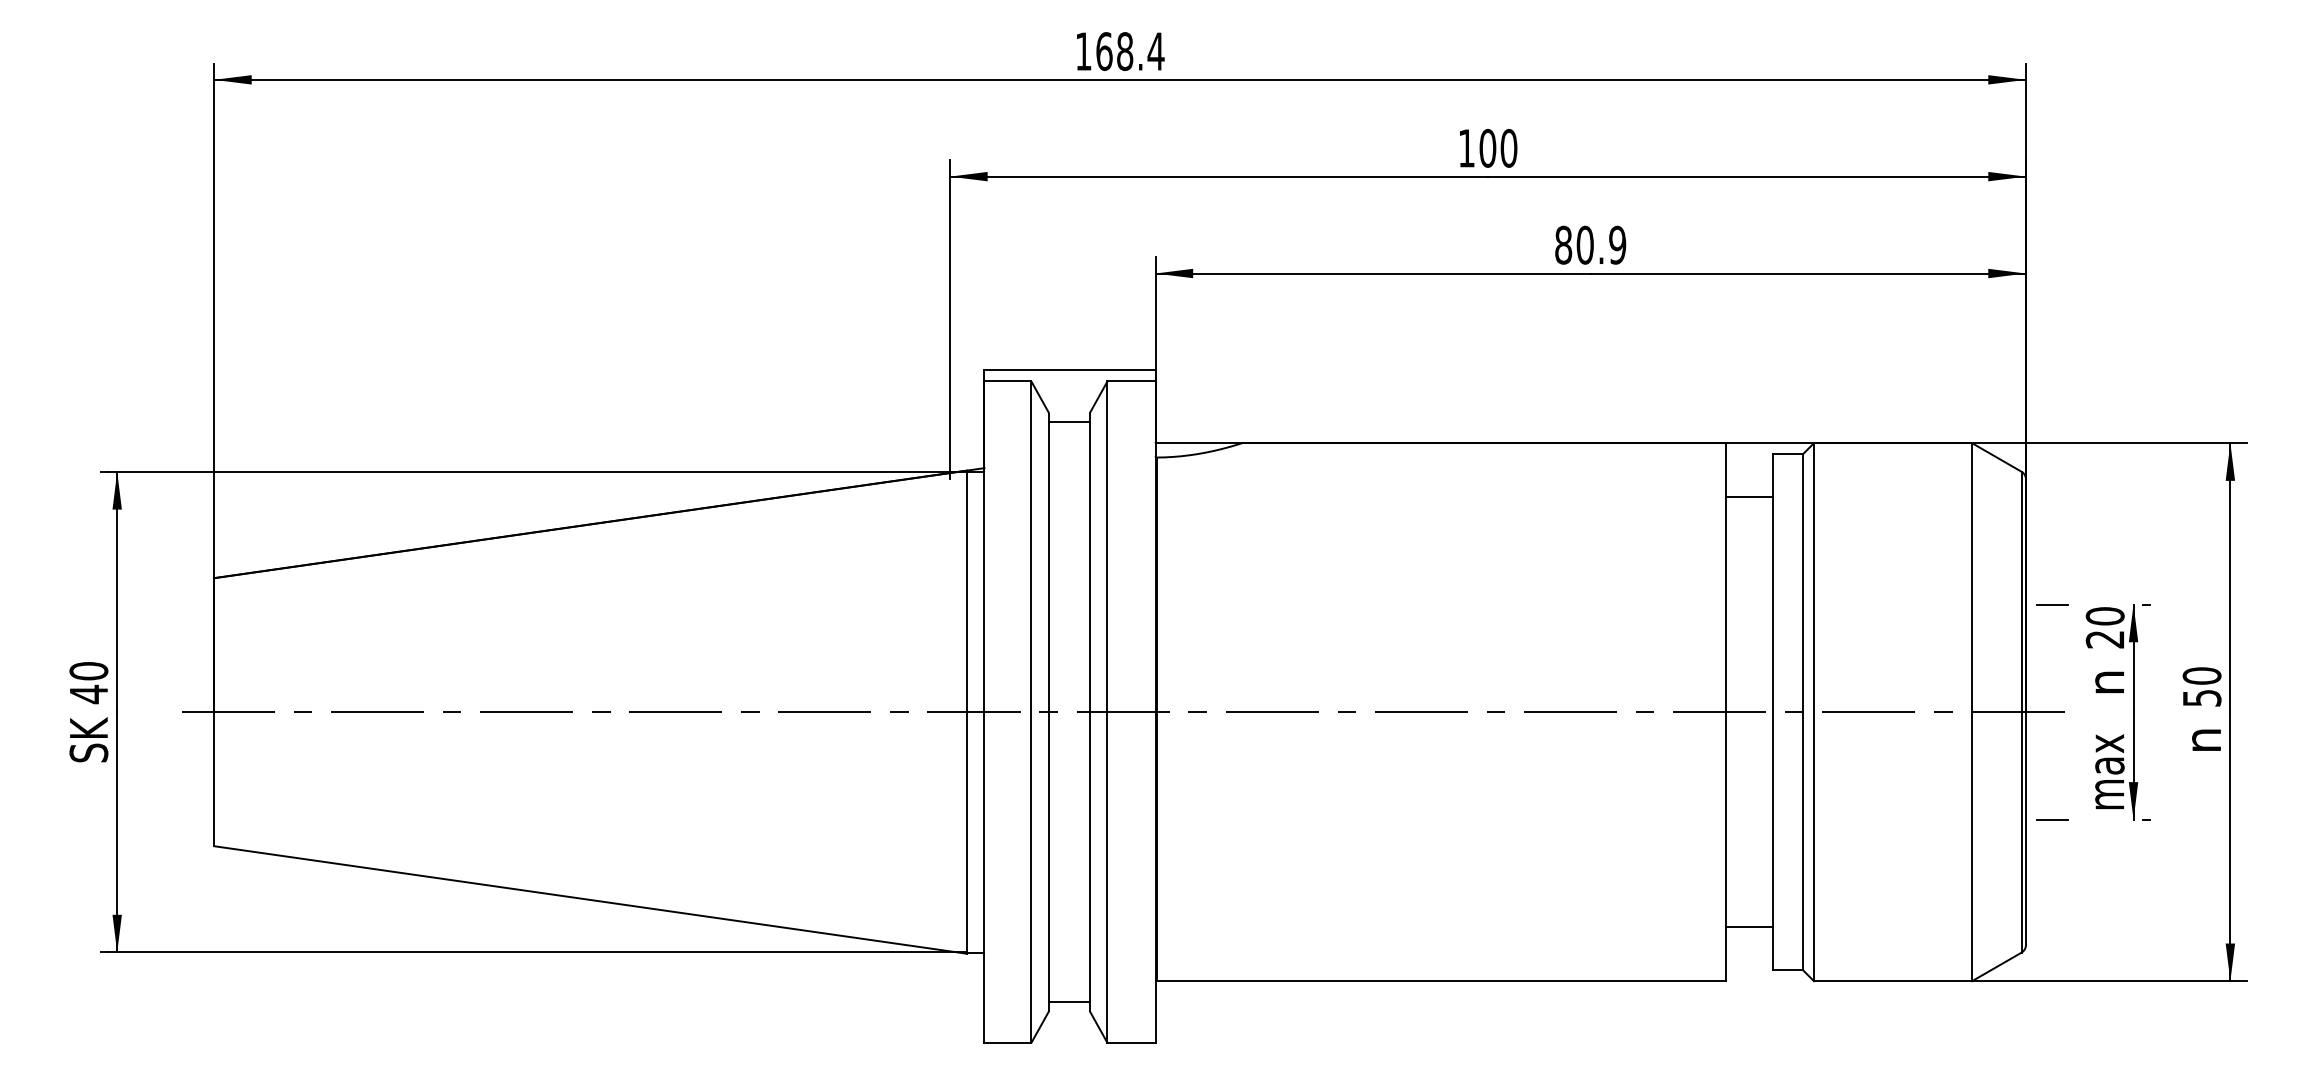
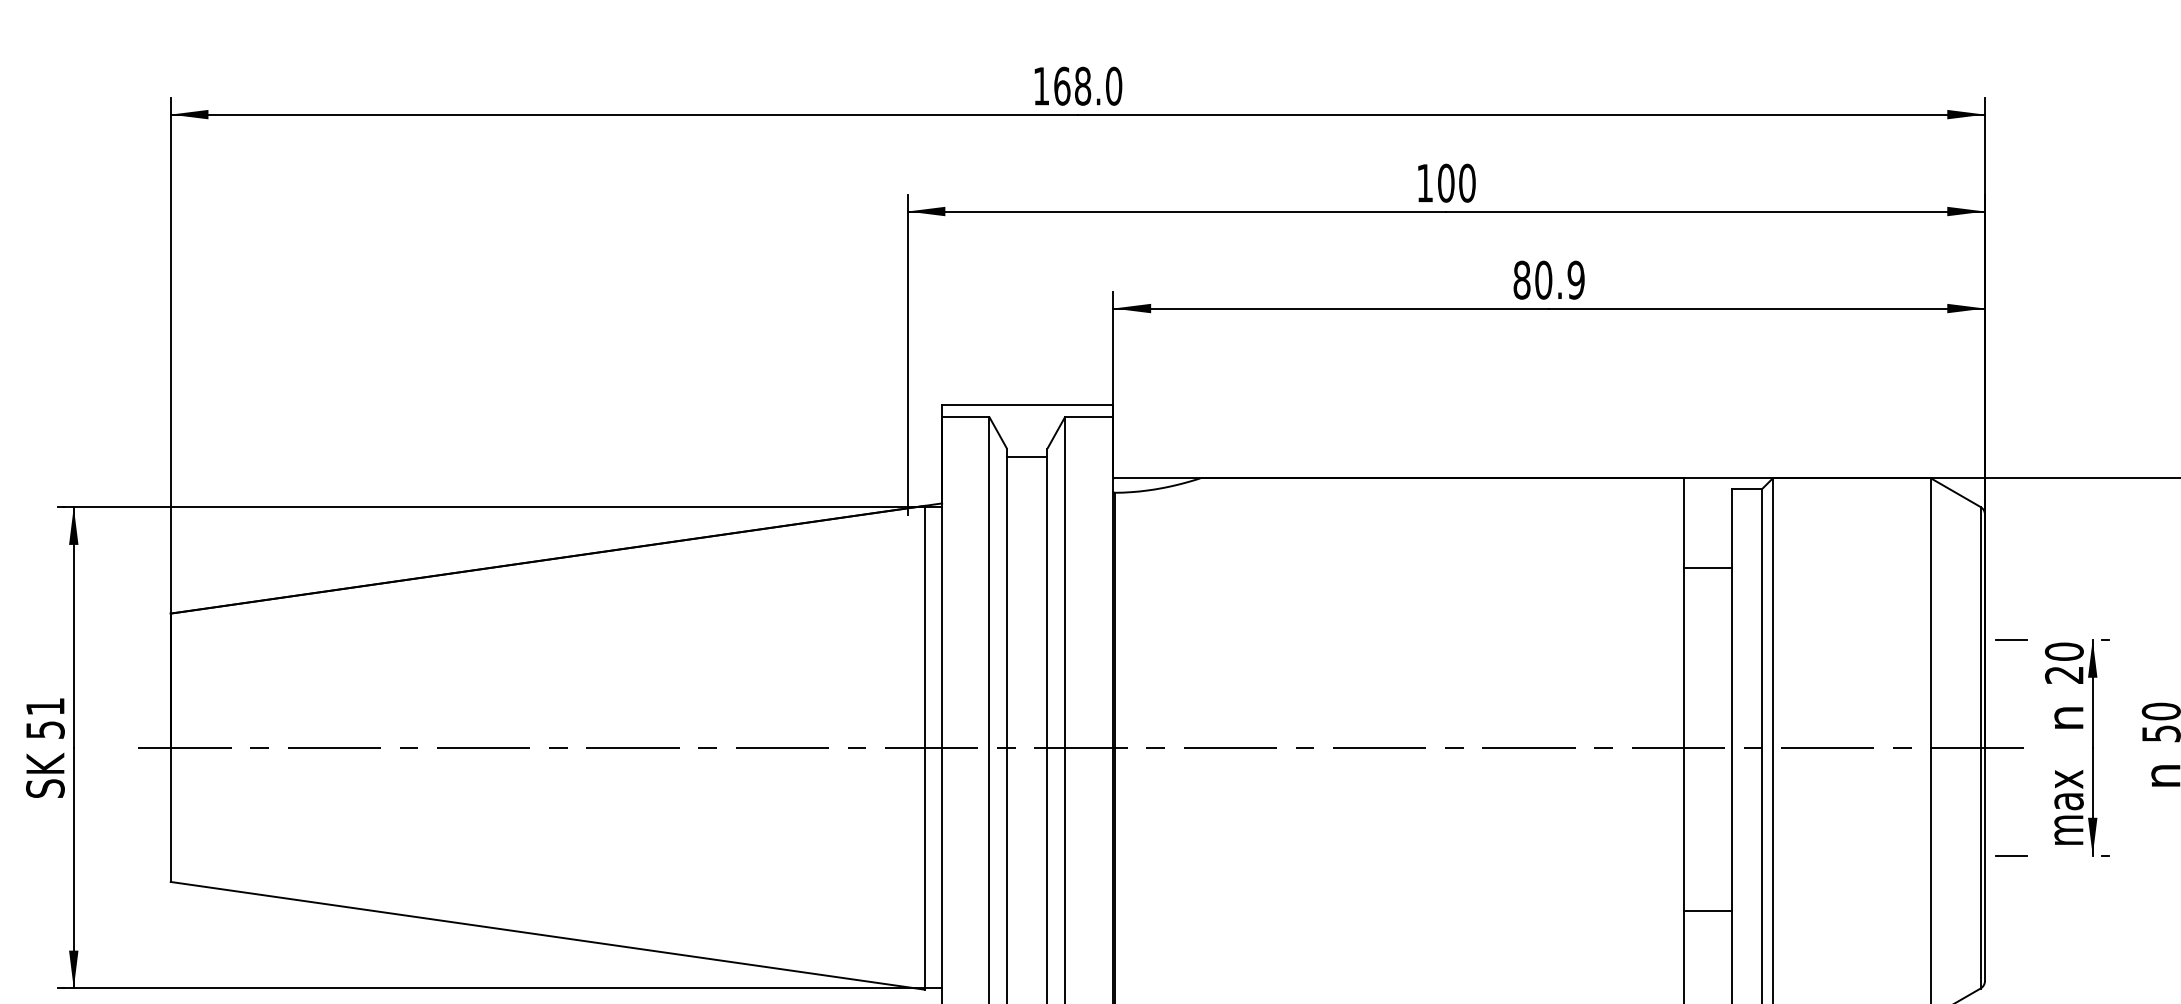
text: (1155, 51) -> (1113, 86), 168.4 -> 168.0
line: (1749, 497) -> (1708, 568), moved
text: (88, 683) -> (45, 719), 40 -> 51
line: (1749, 927) -> (1708, 911), moved

